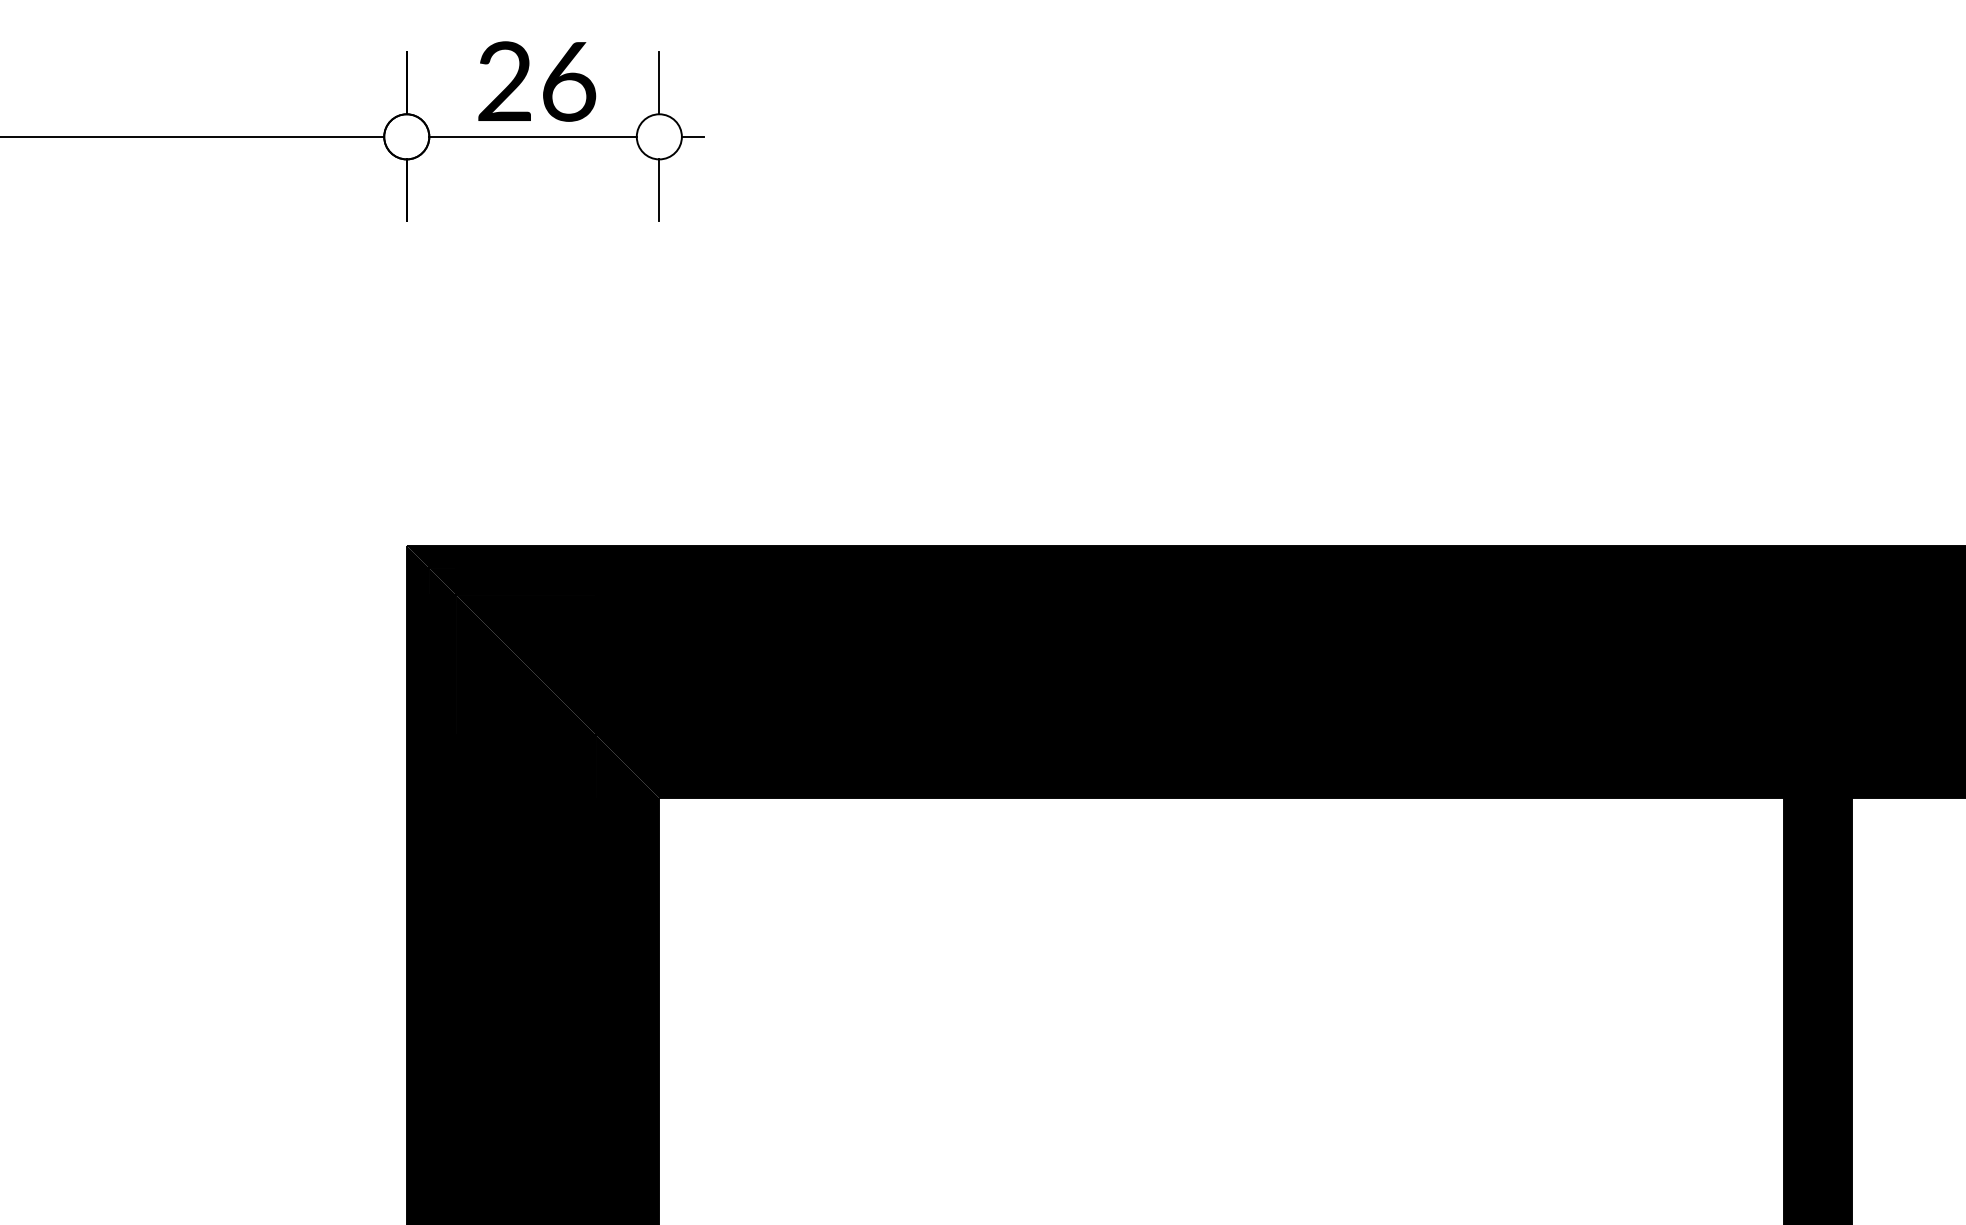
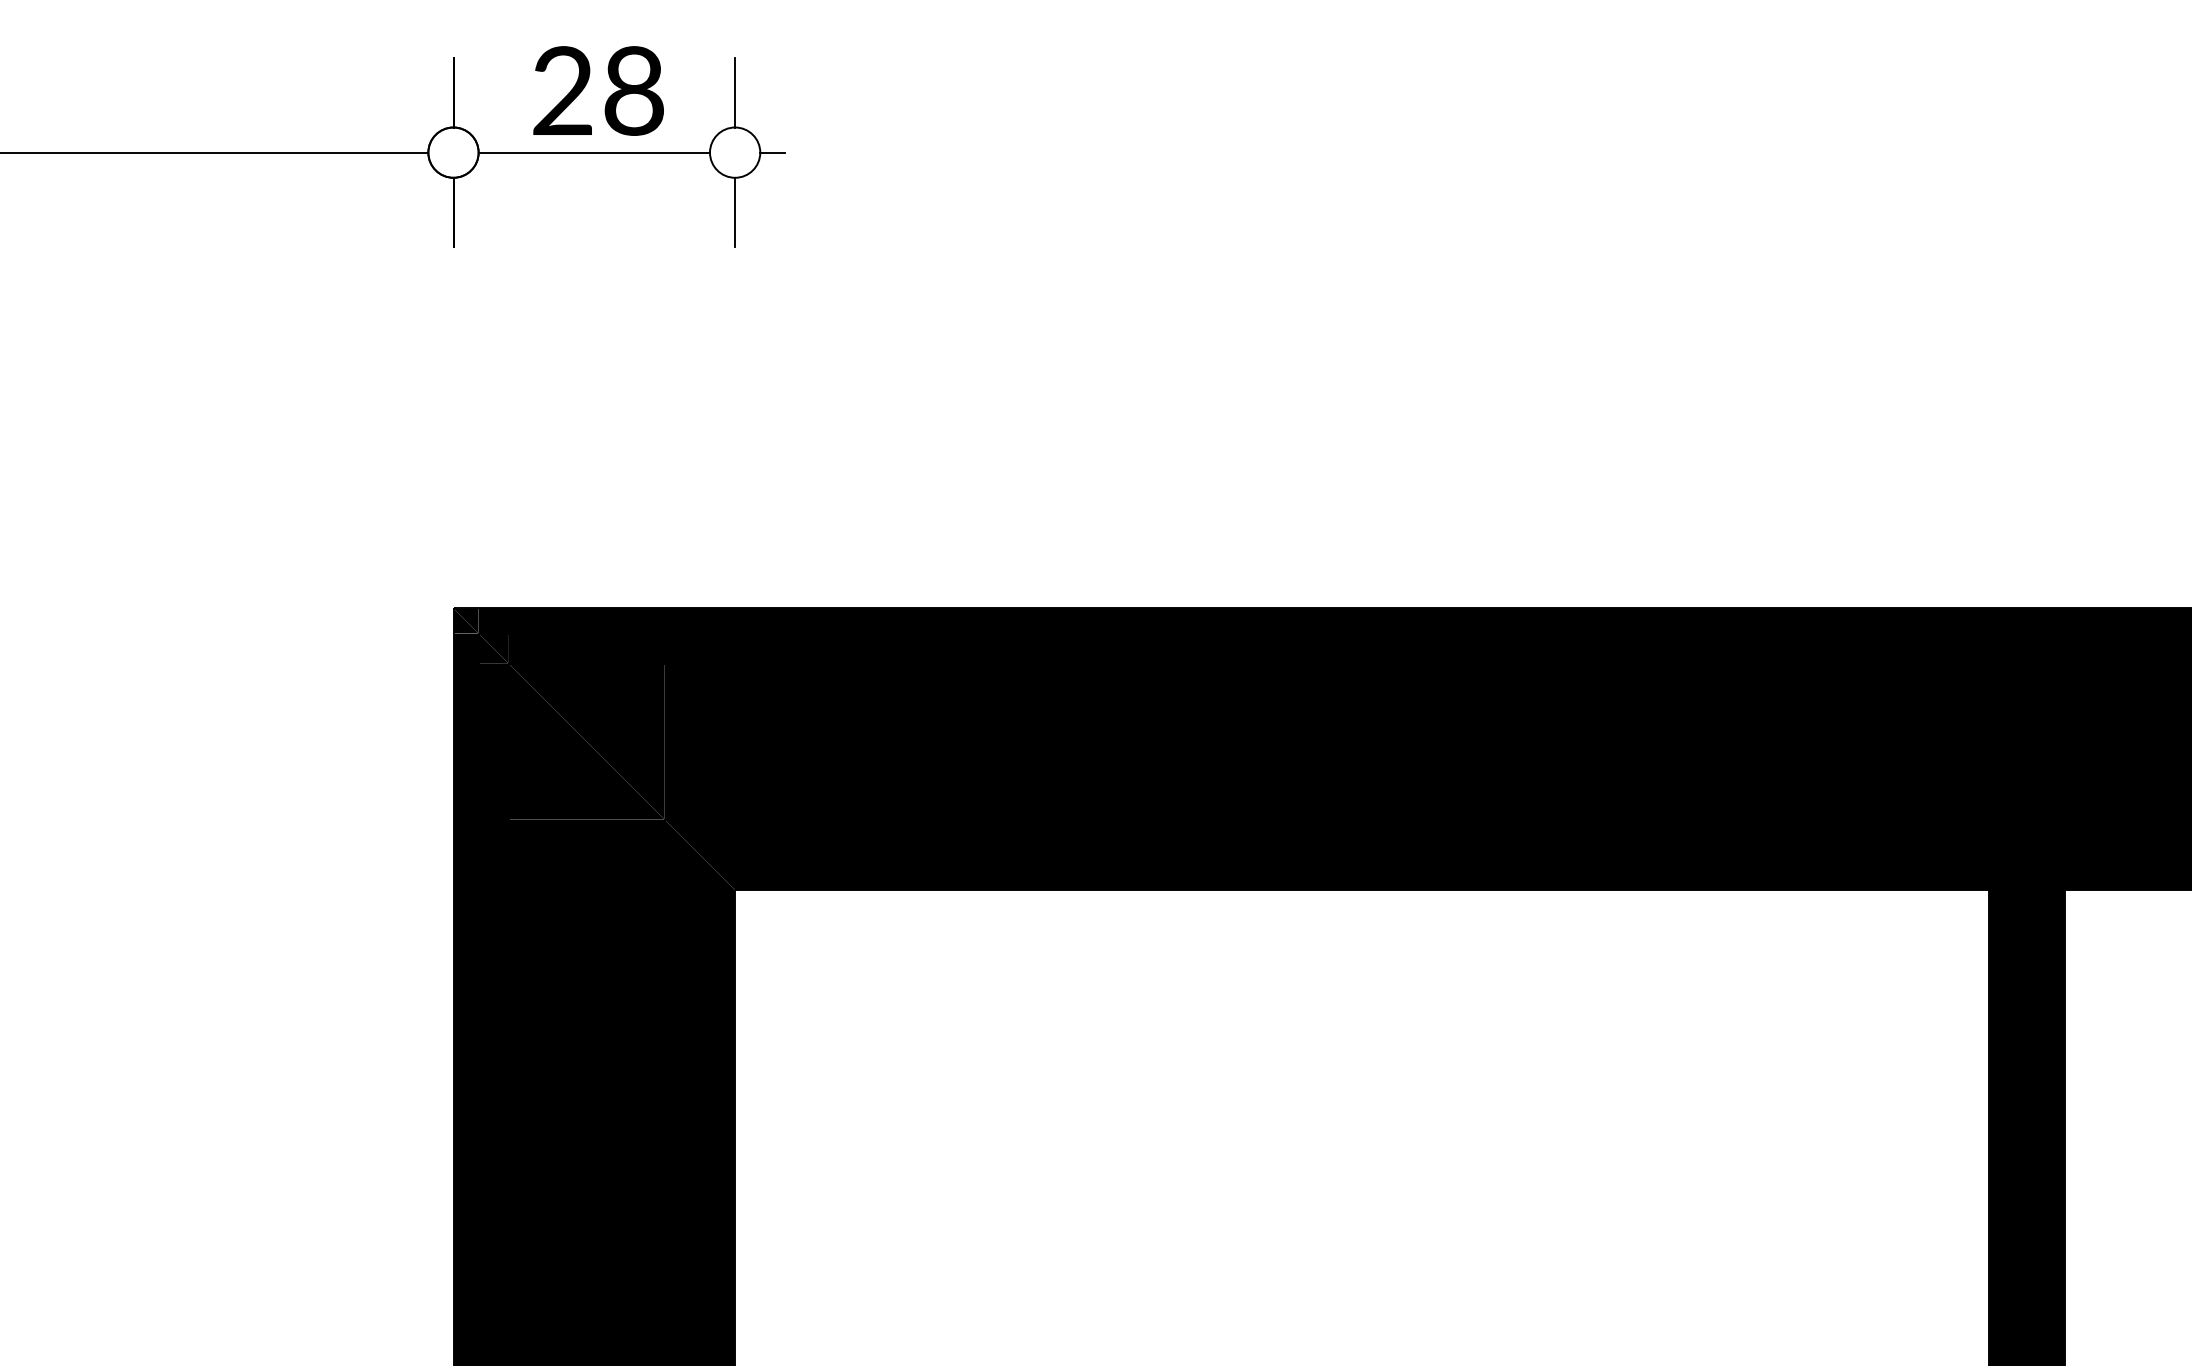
text: (569, 81) -> (634, 90), 26 -> 28

